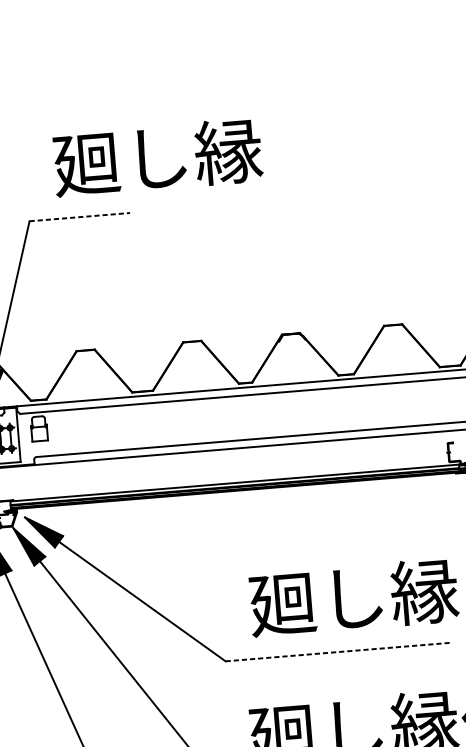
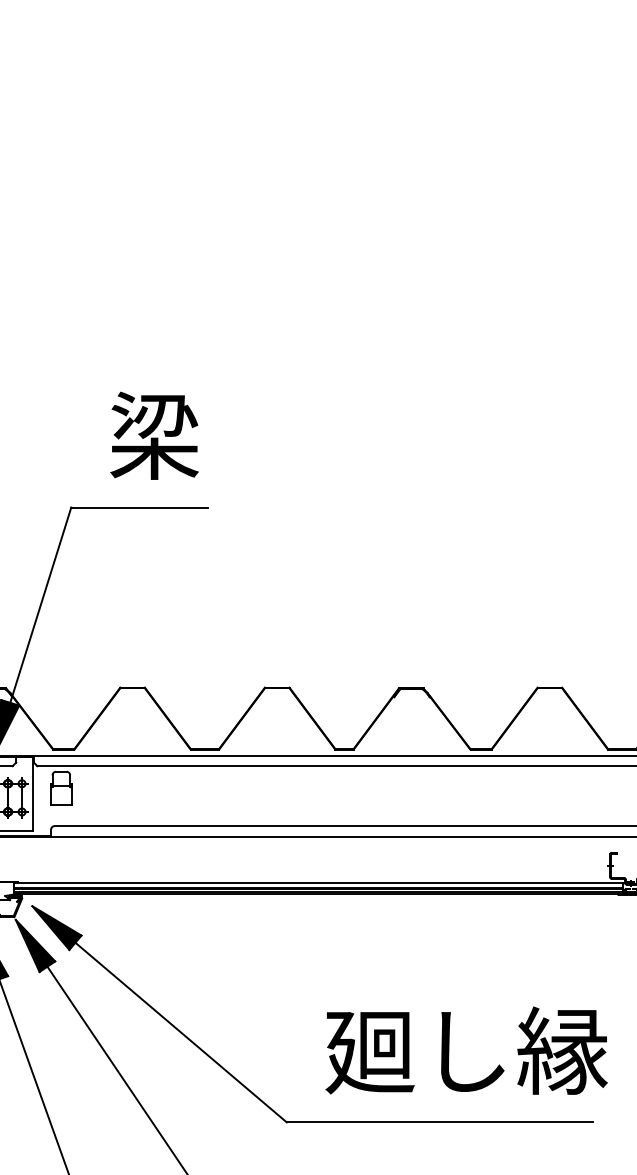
text: (157, 157) -> (250, 435), 廻し縁 -> 梁
line: (80, 217) -> (140, 507), dashed -> solid
line: (338, 652) -> (439, 1122), dashed -> solid

